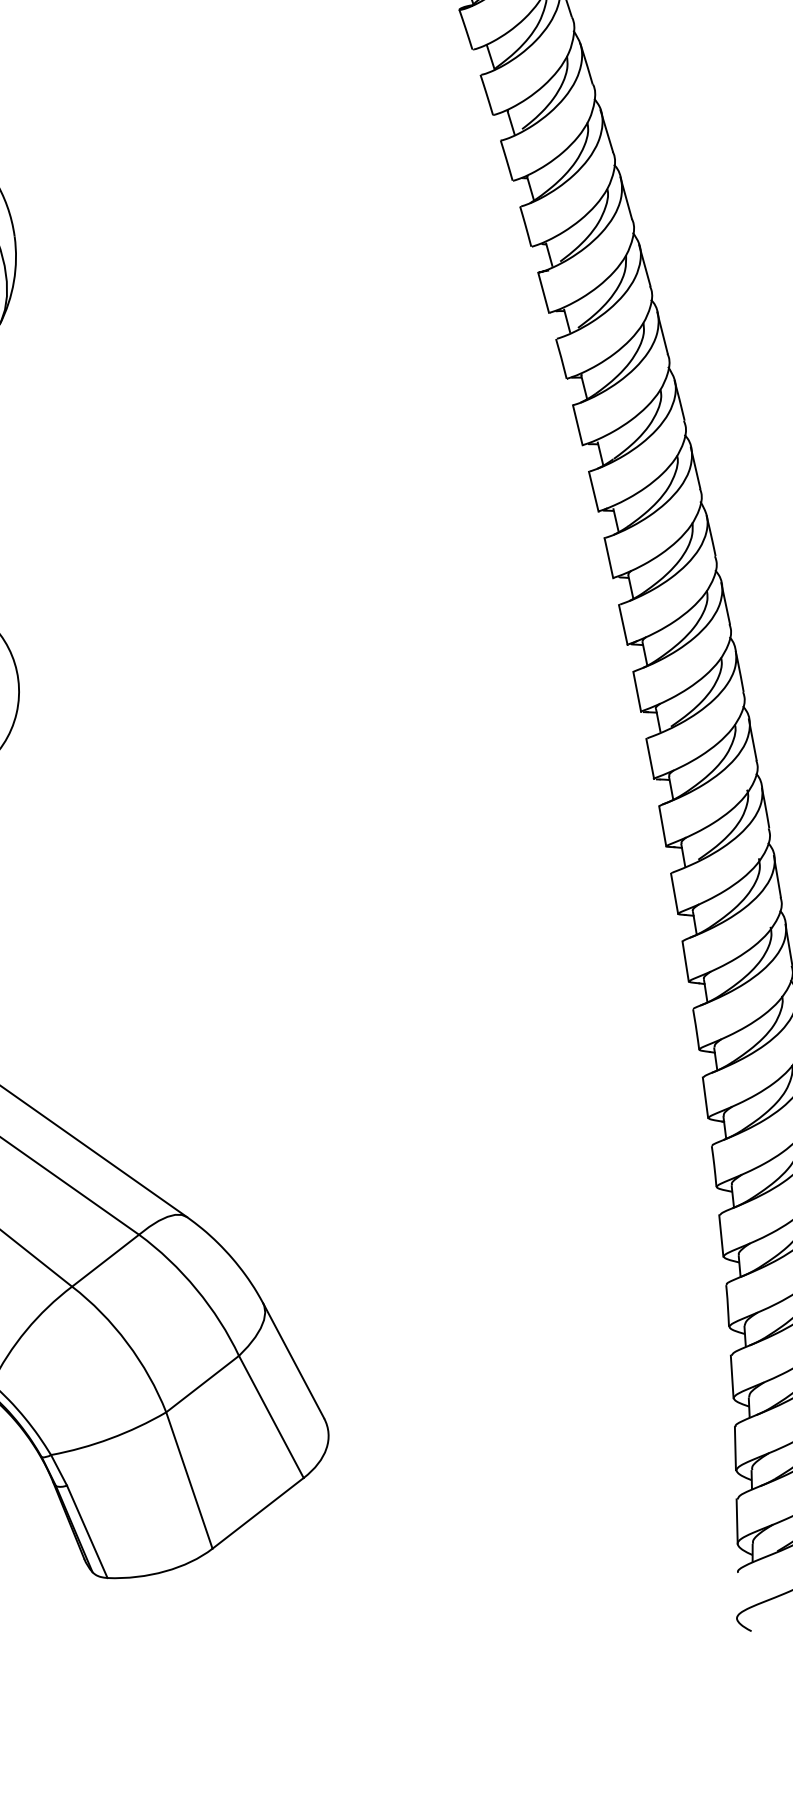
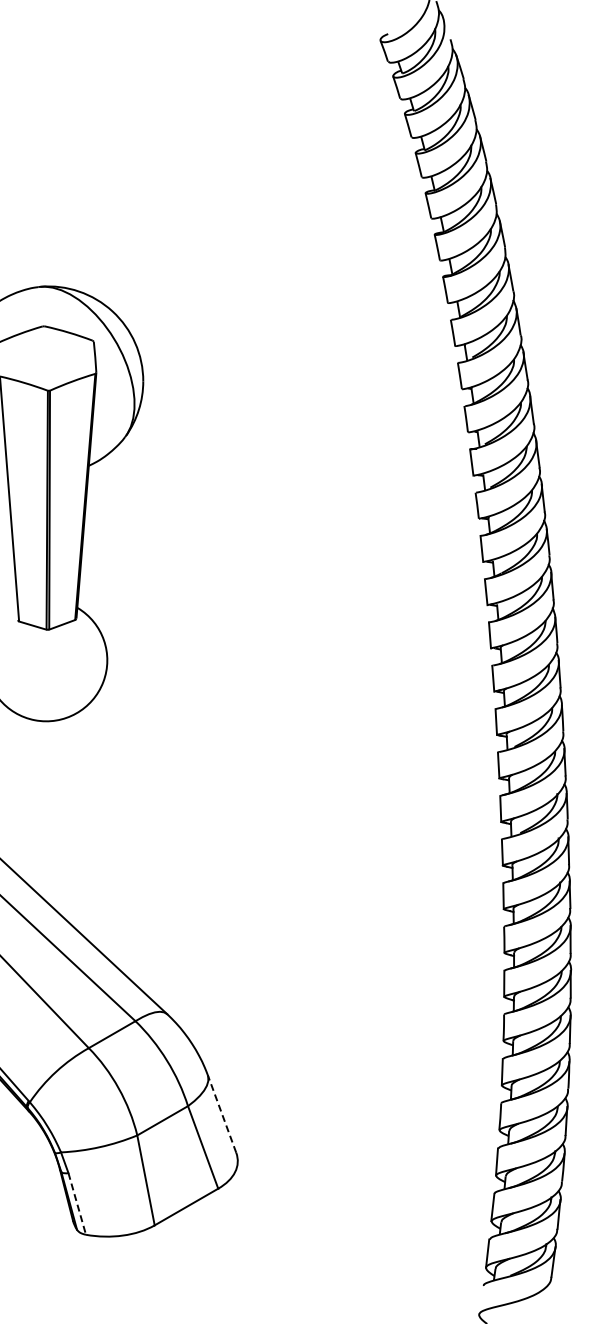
line: (292, 1360) -> (221, 1113), solid -> dashed
line: (87, 1532) -> (77, 1204), solid -> dashed

